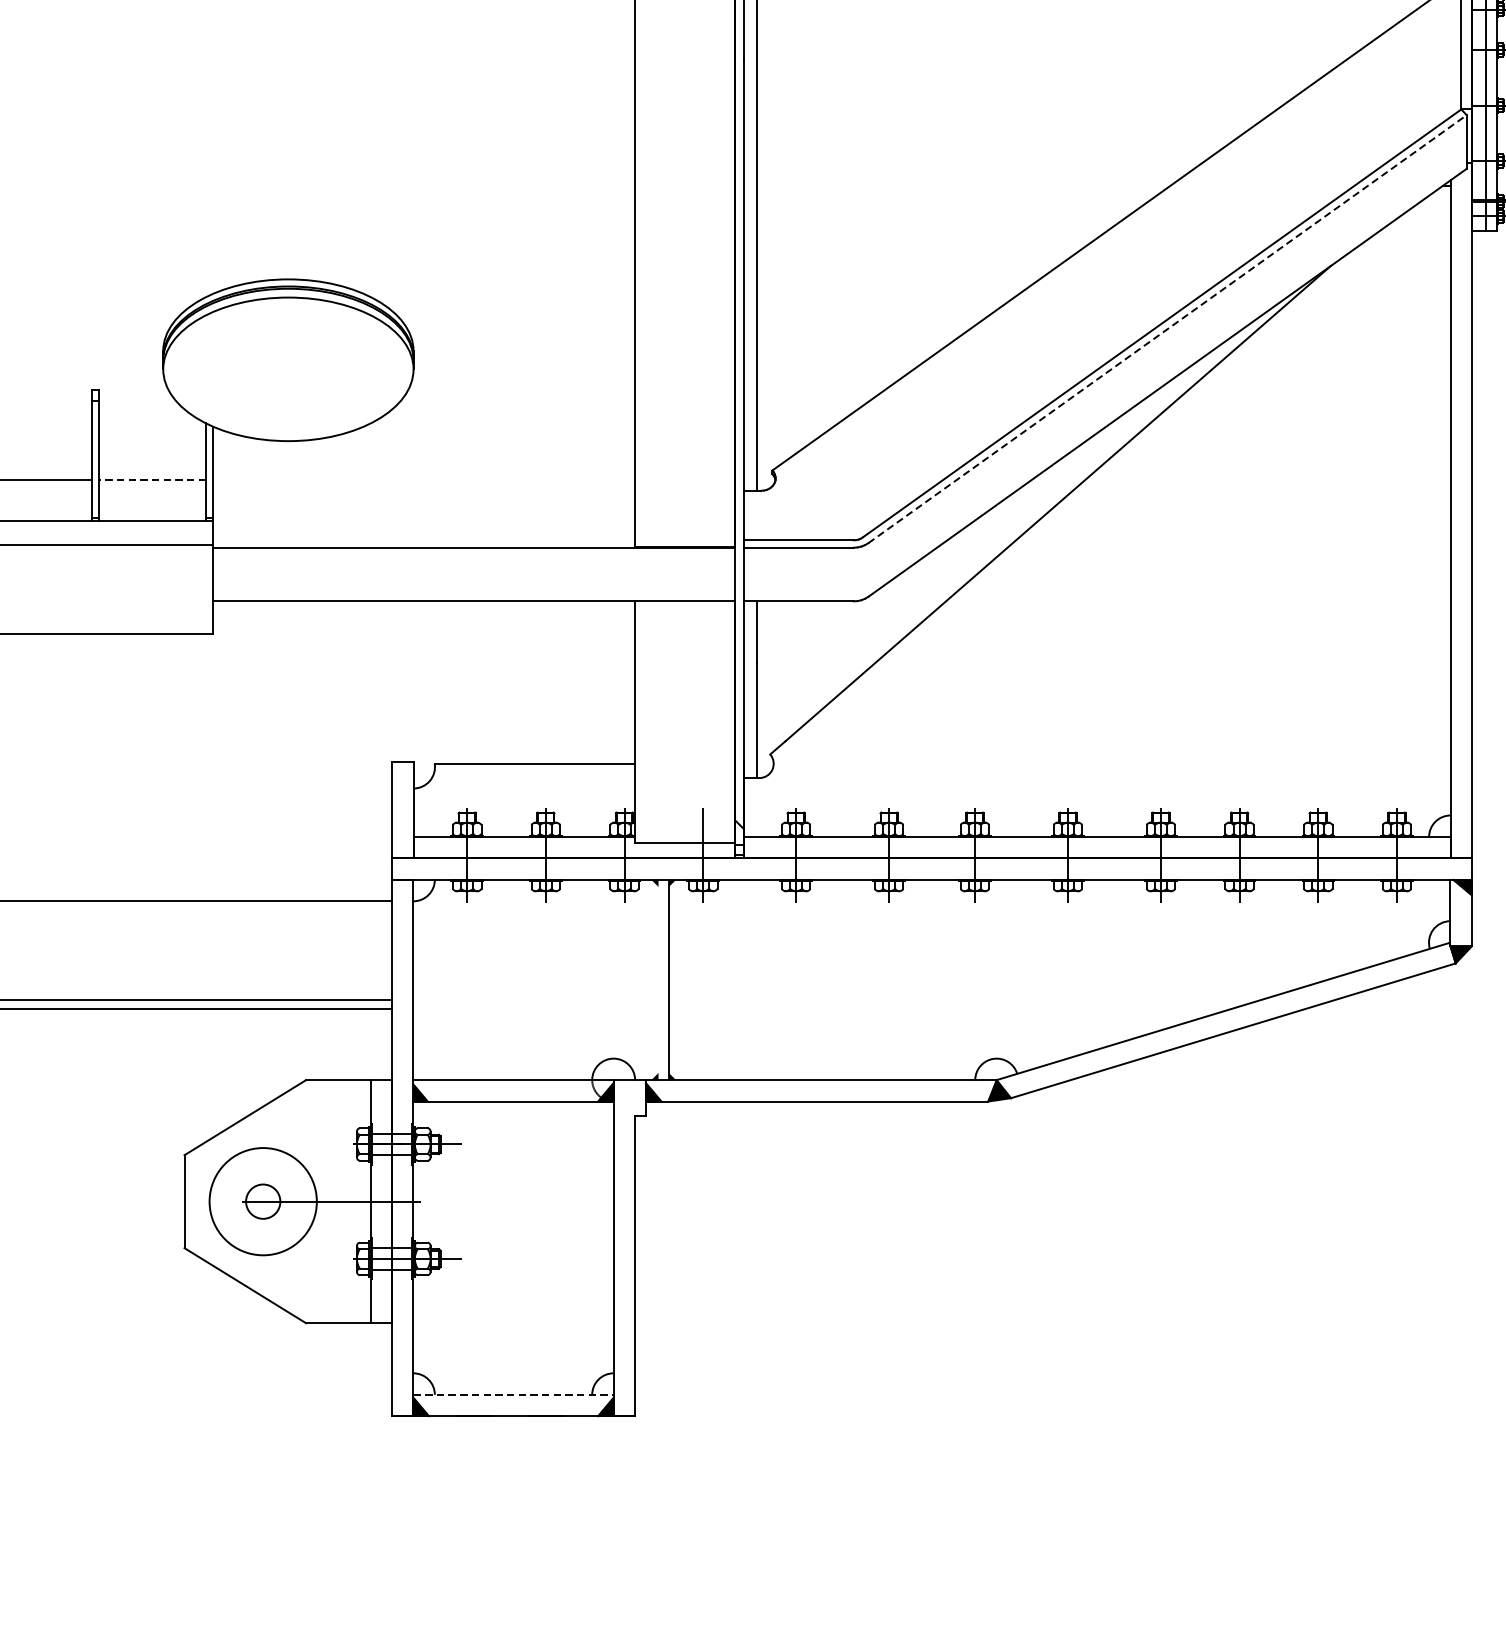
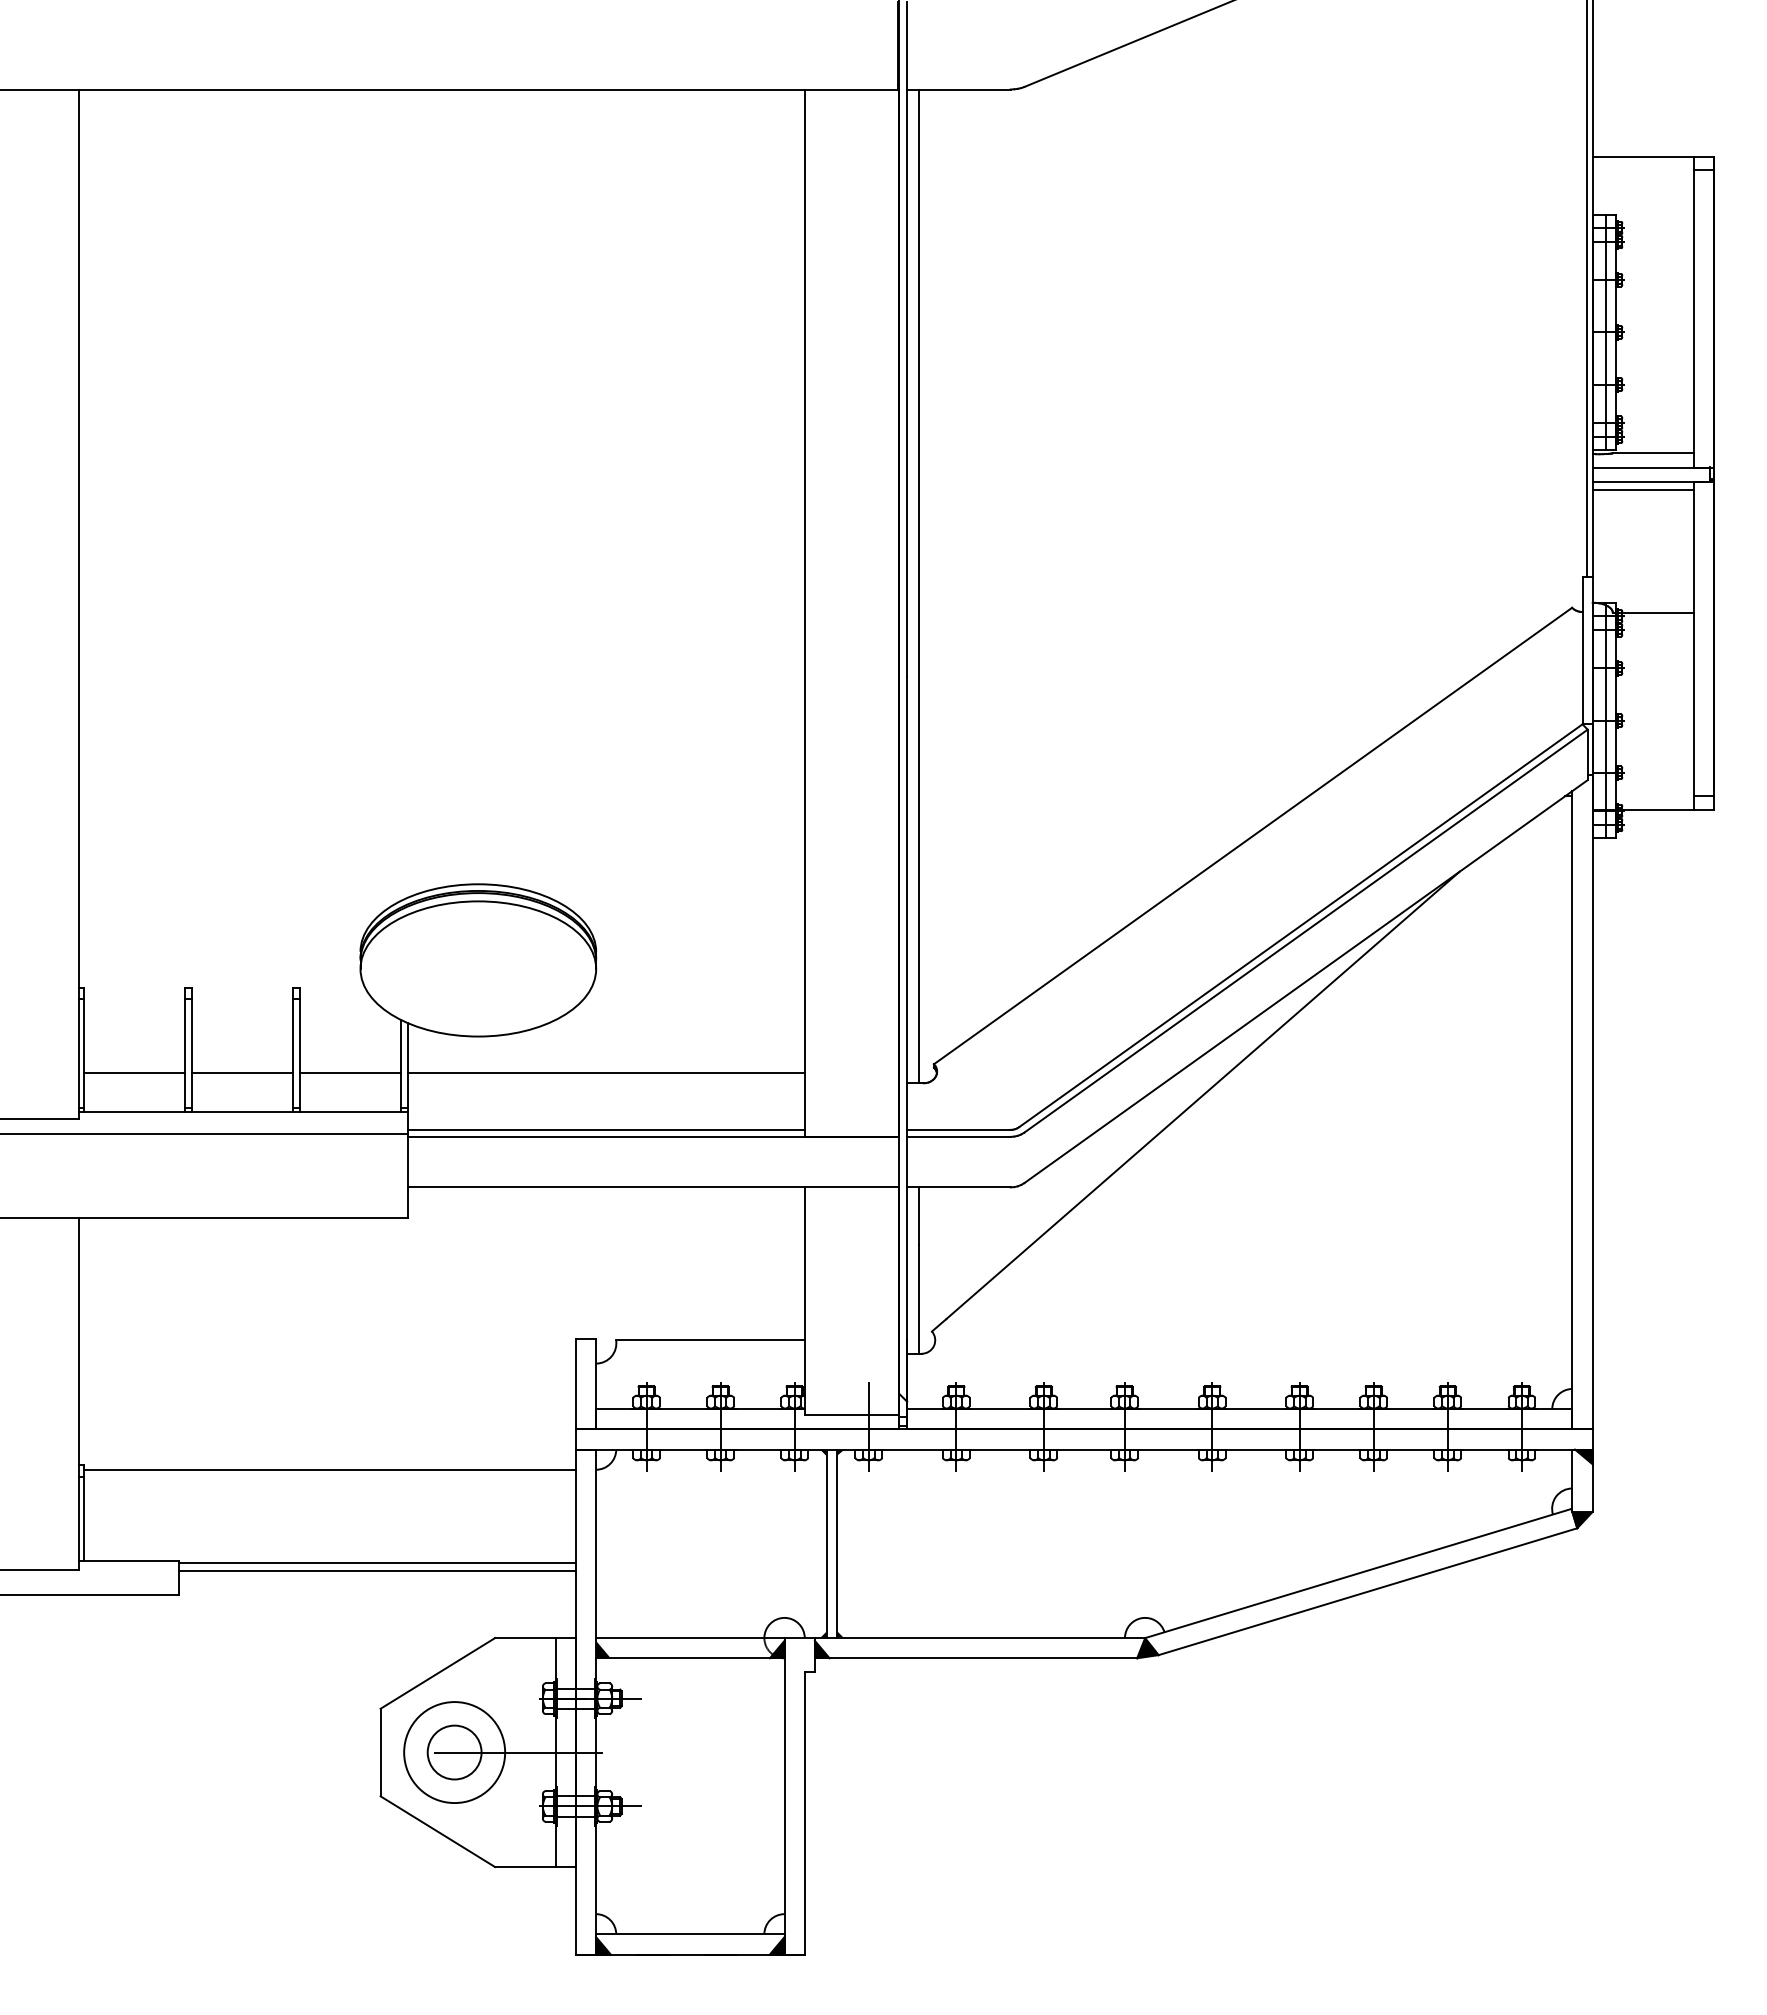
line: (1168, 328) -> (1306, 930), dashed -> solid
line: (151, 480) -> (349, 1073), dashed -> solid
line: (423, 480) -> (605, 1073), added
line: (423, 539) -> (605, 1129), added
line: (658, 979) -> (826, 1543), added
circle: (263, 1201) -> (454, 1752), size x1.67
line: (513, 1394) -> (690, 1934), dashed -> solid

